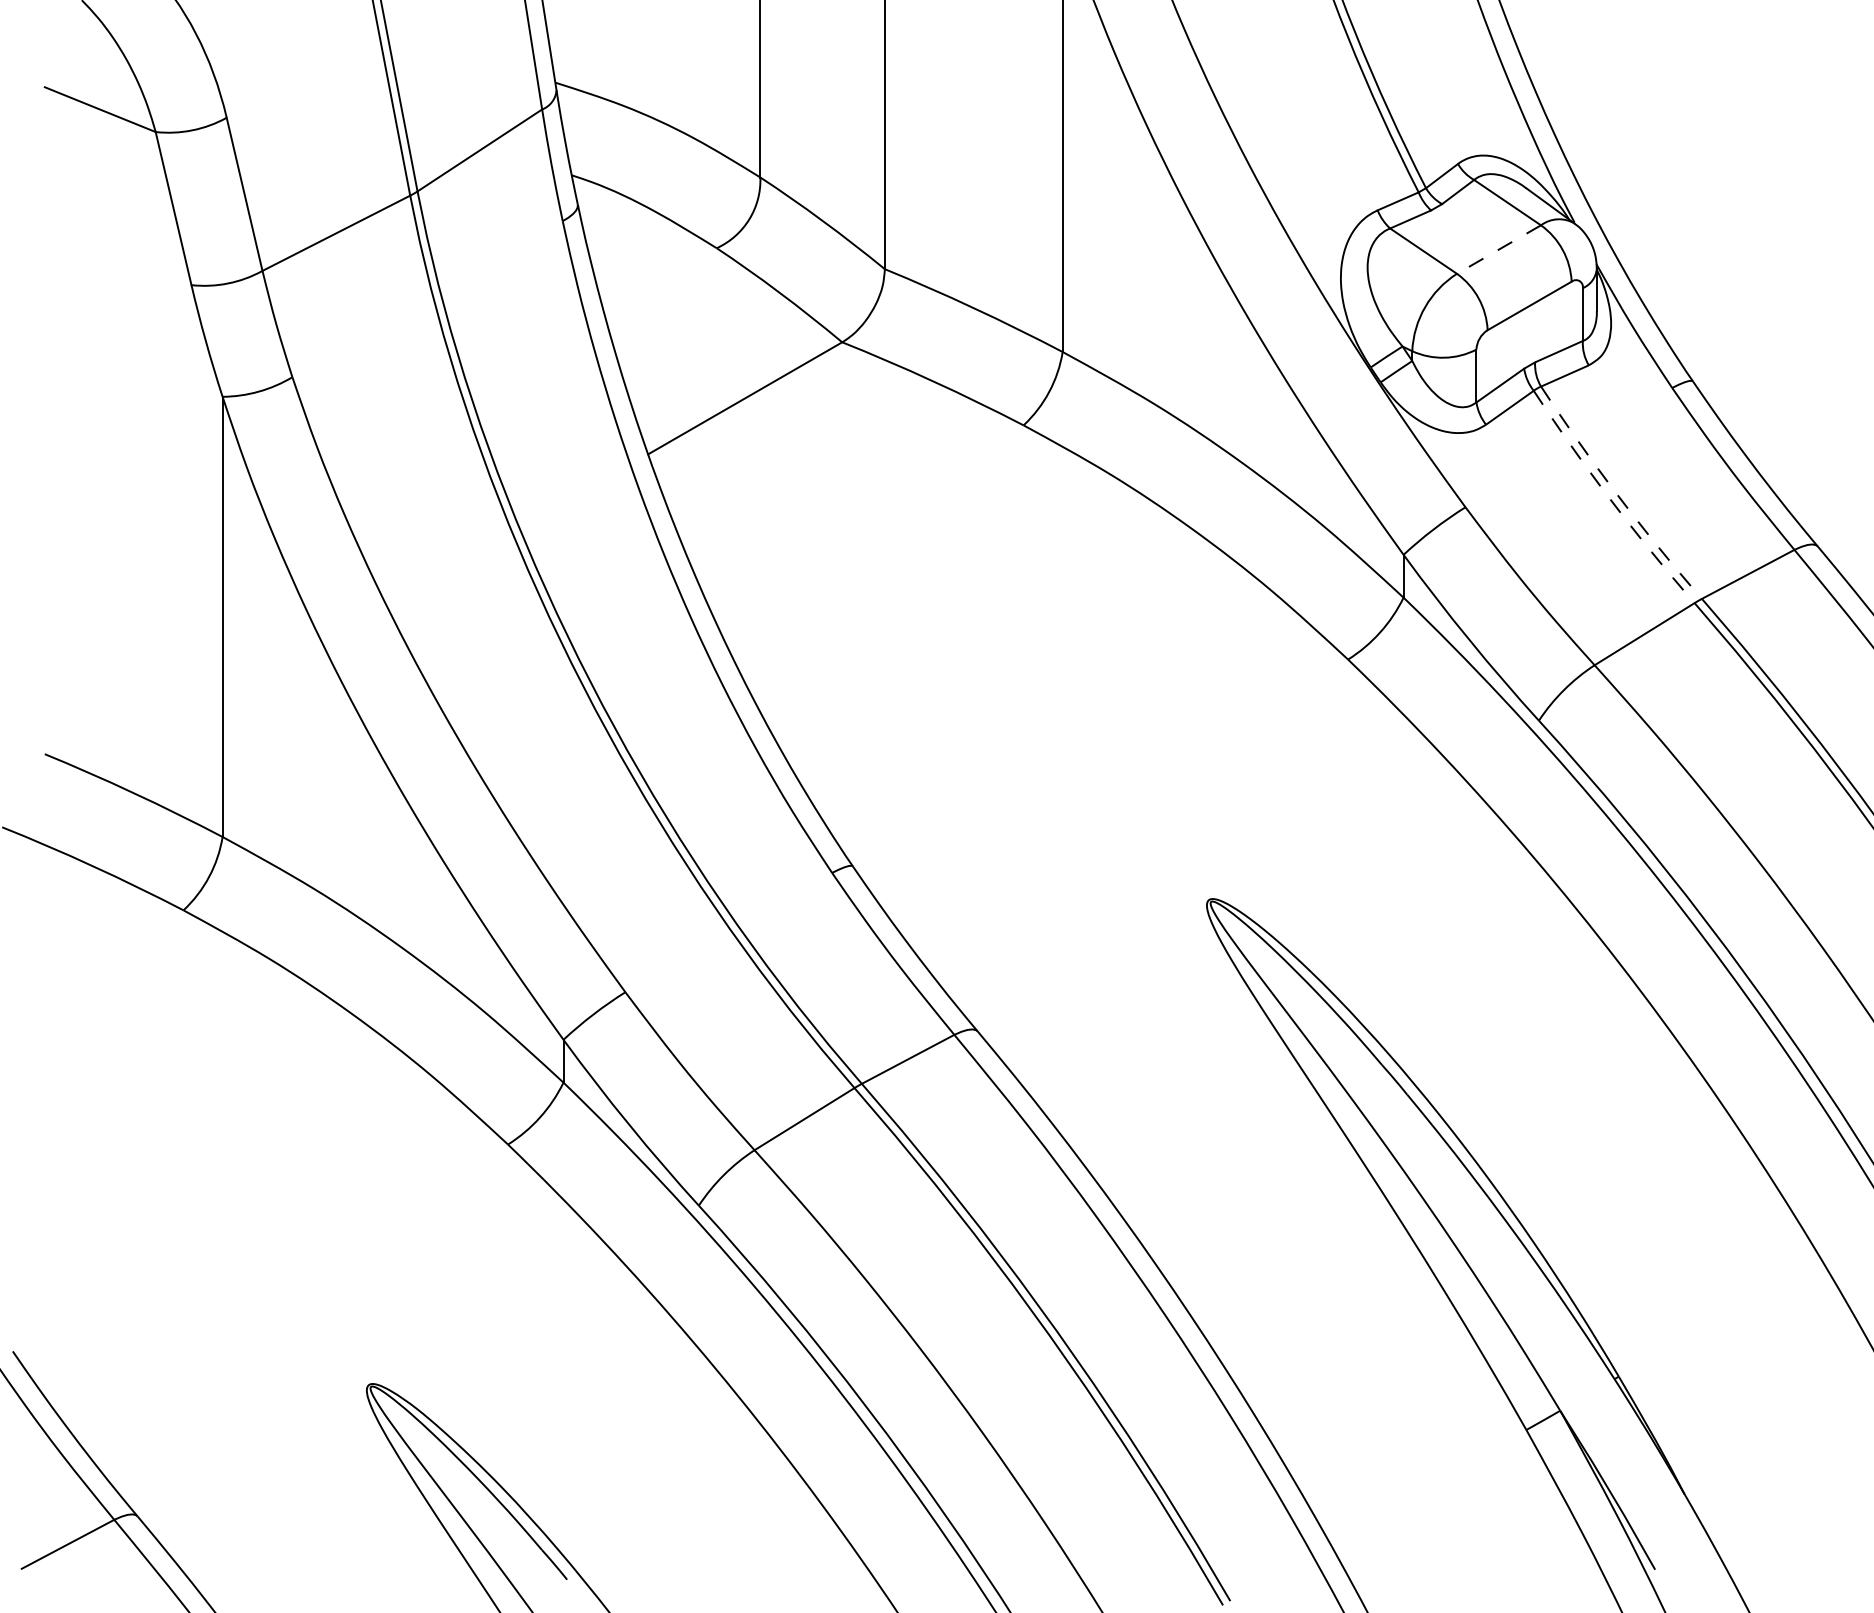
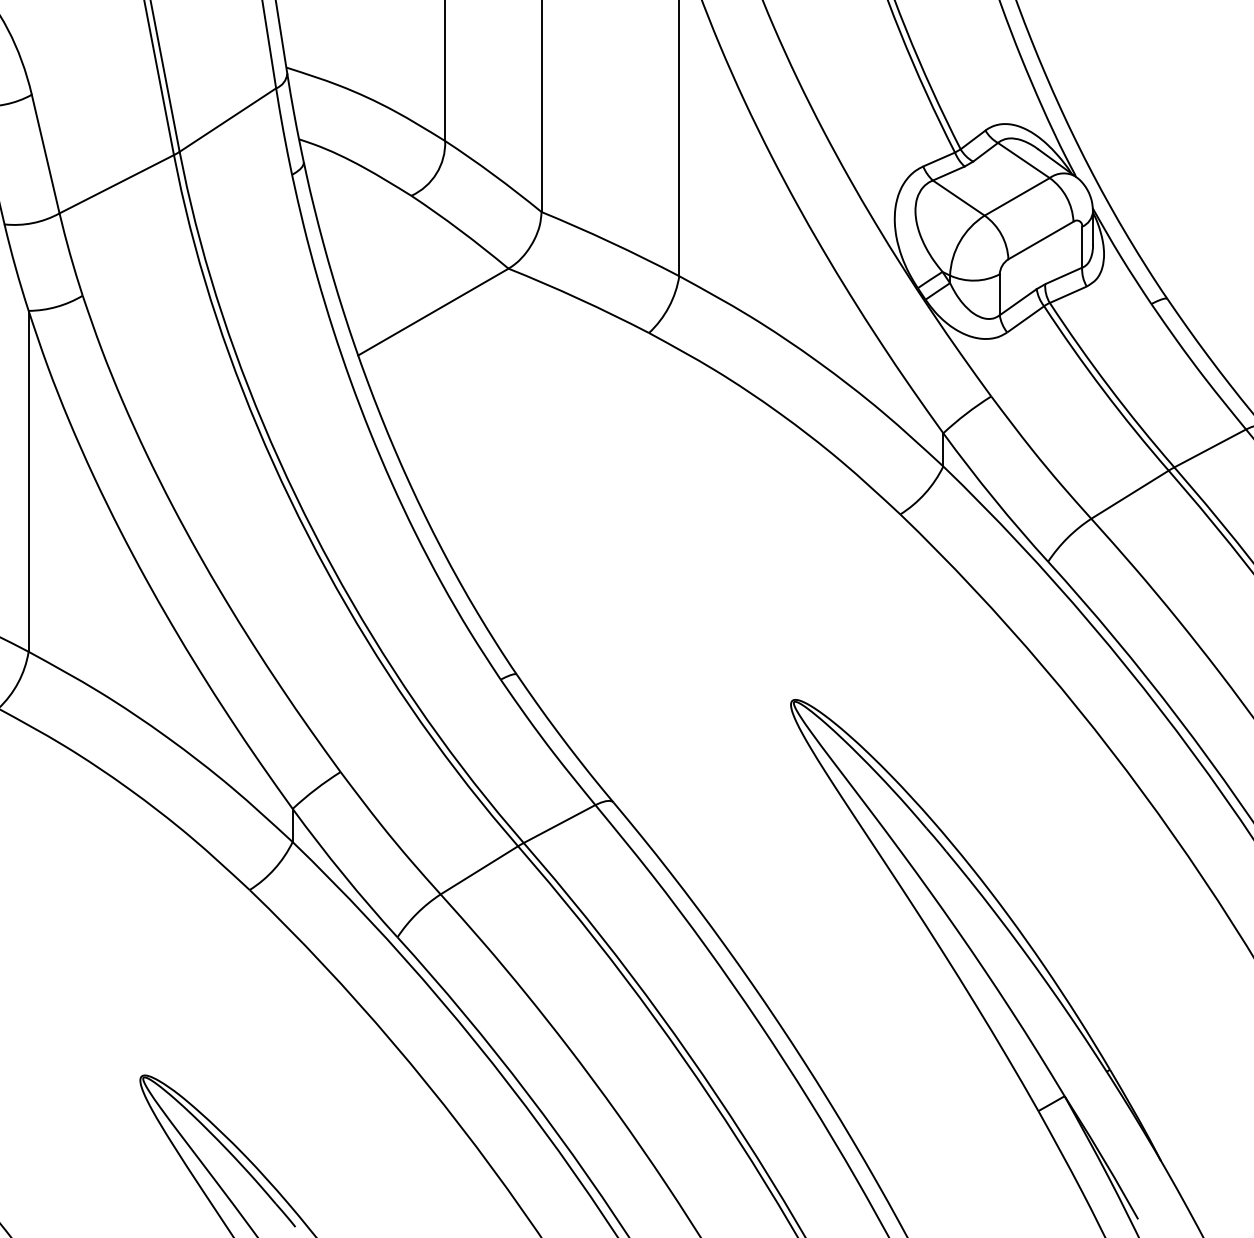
line: (1498, 249) -> (1016, 196), dashed -> solid
arc: (1617, 495) -> (1109, 387), dashed -> solid
arc: (1610, 499) -> (1103, 390), dashed -> solid

